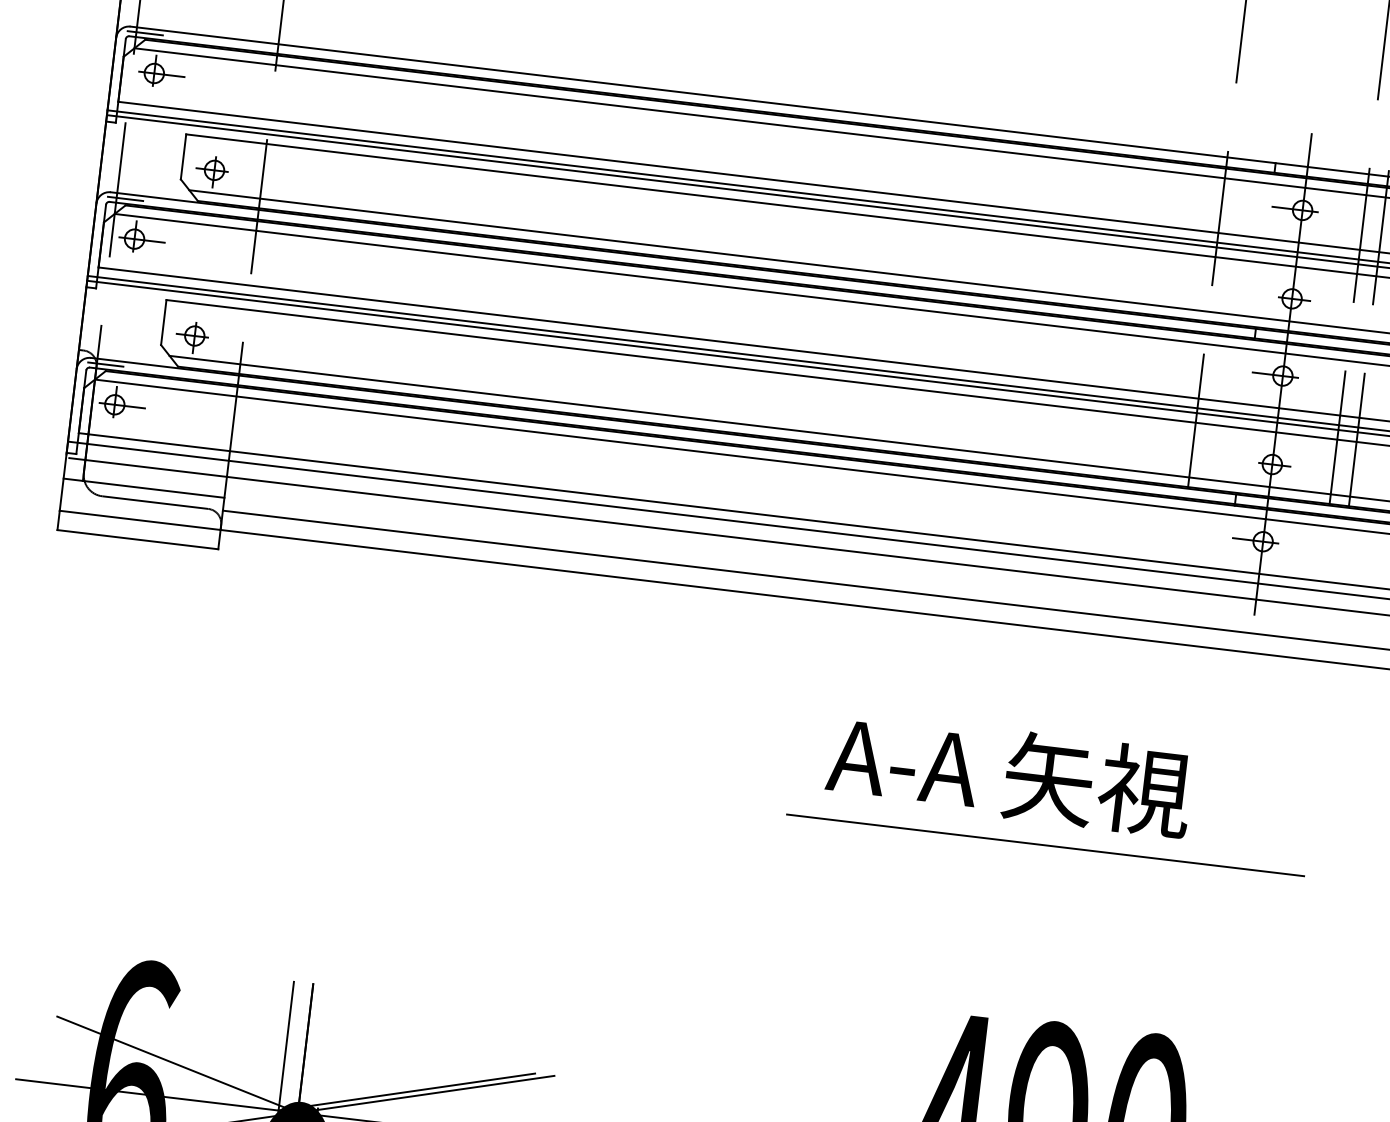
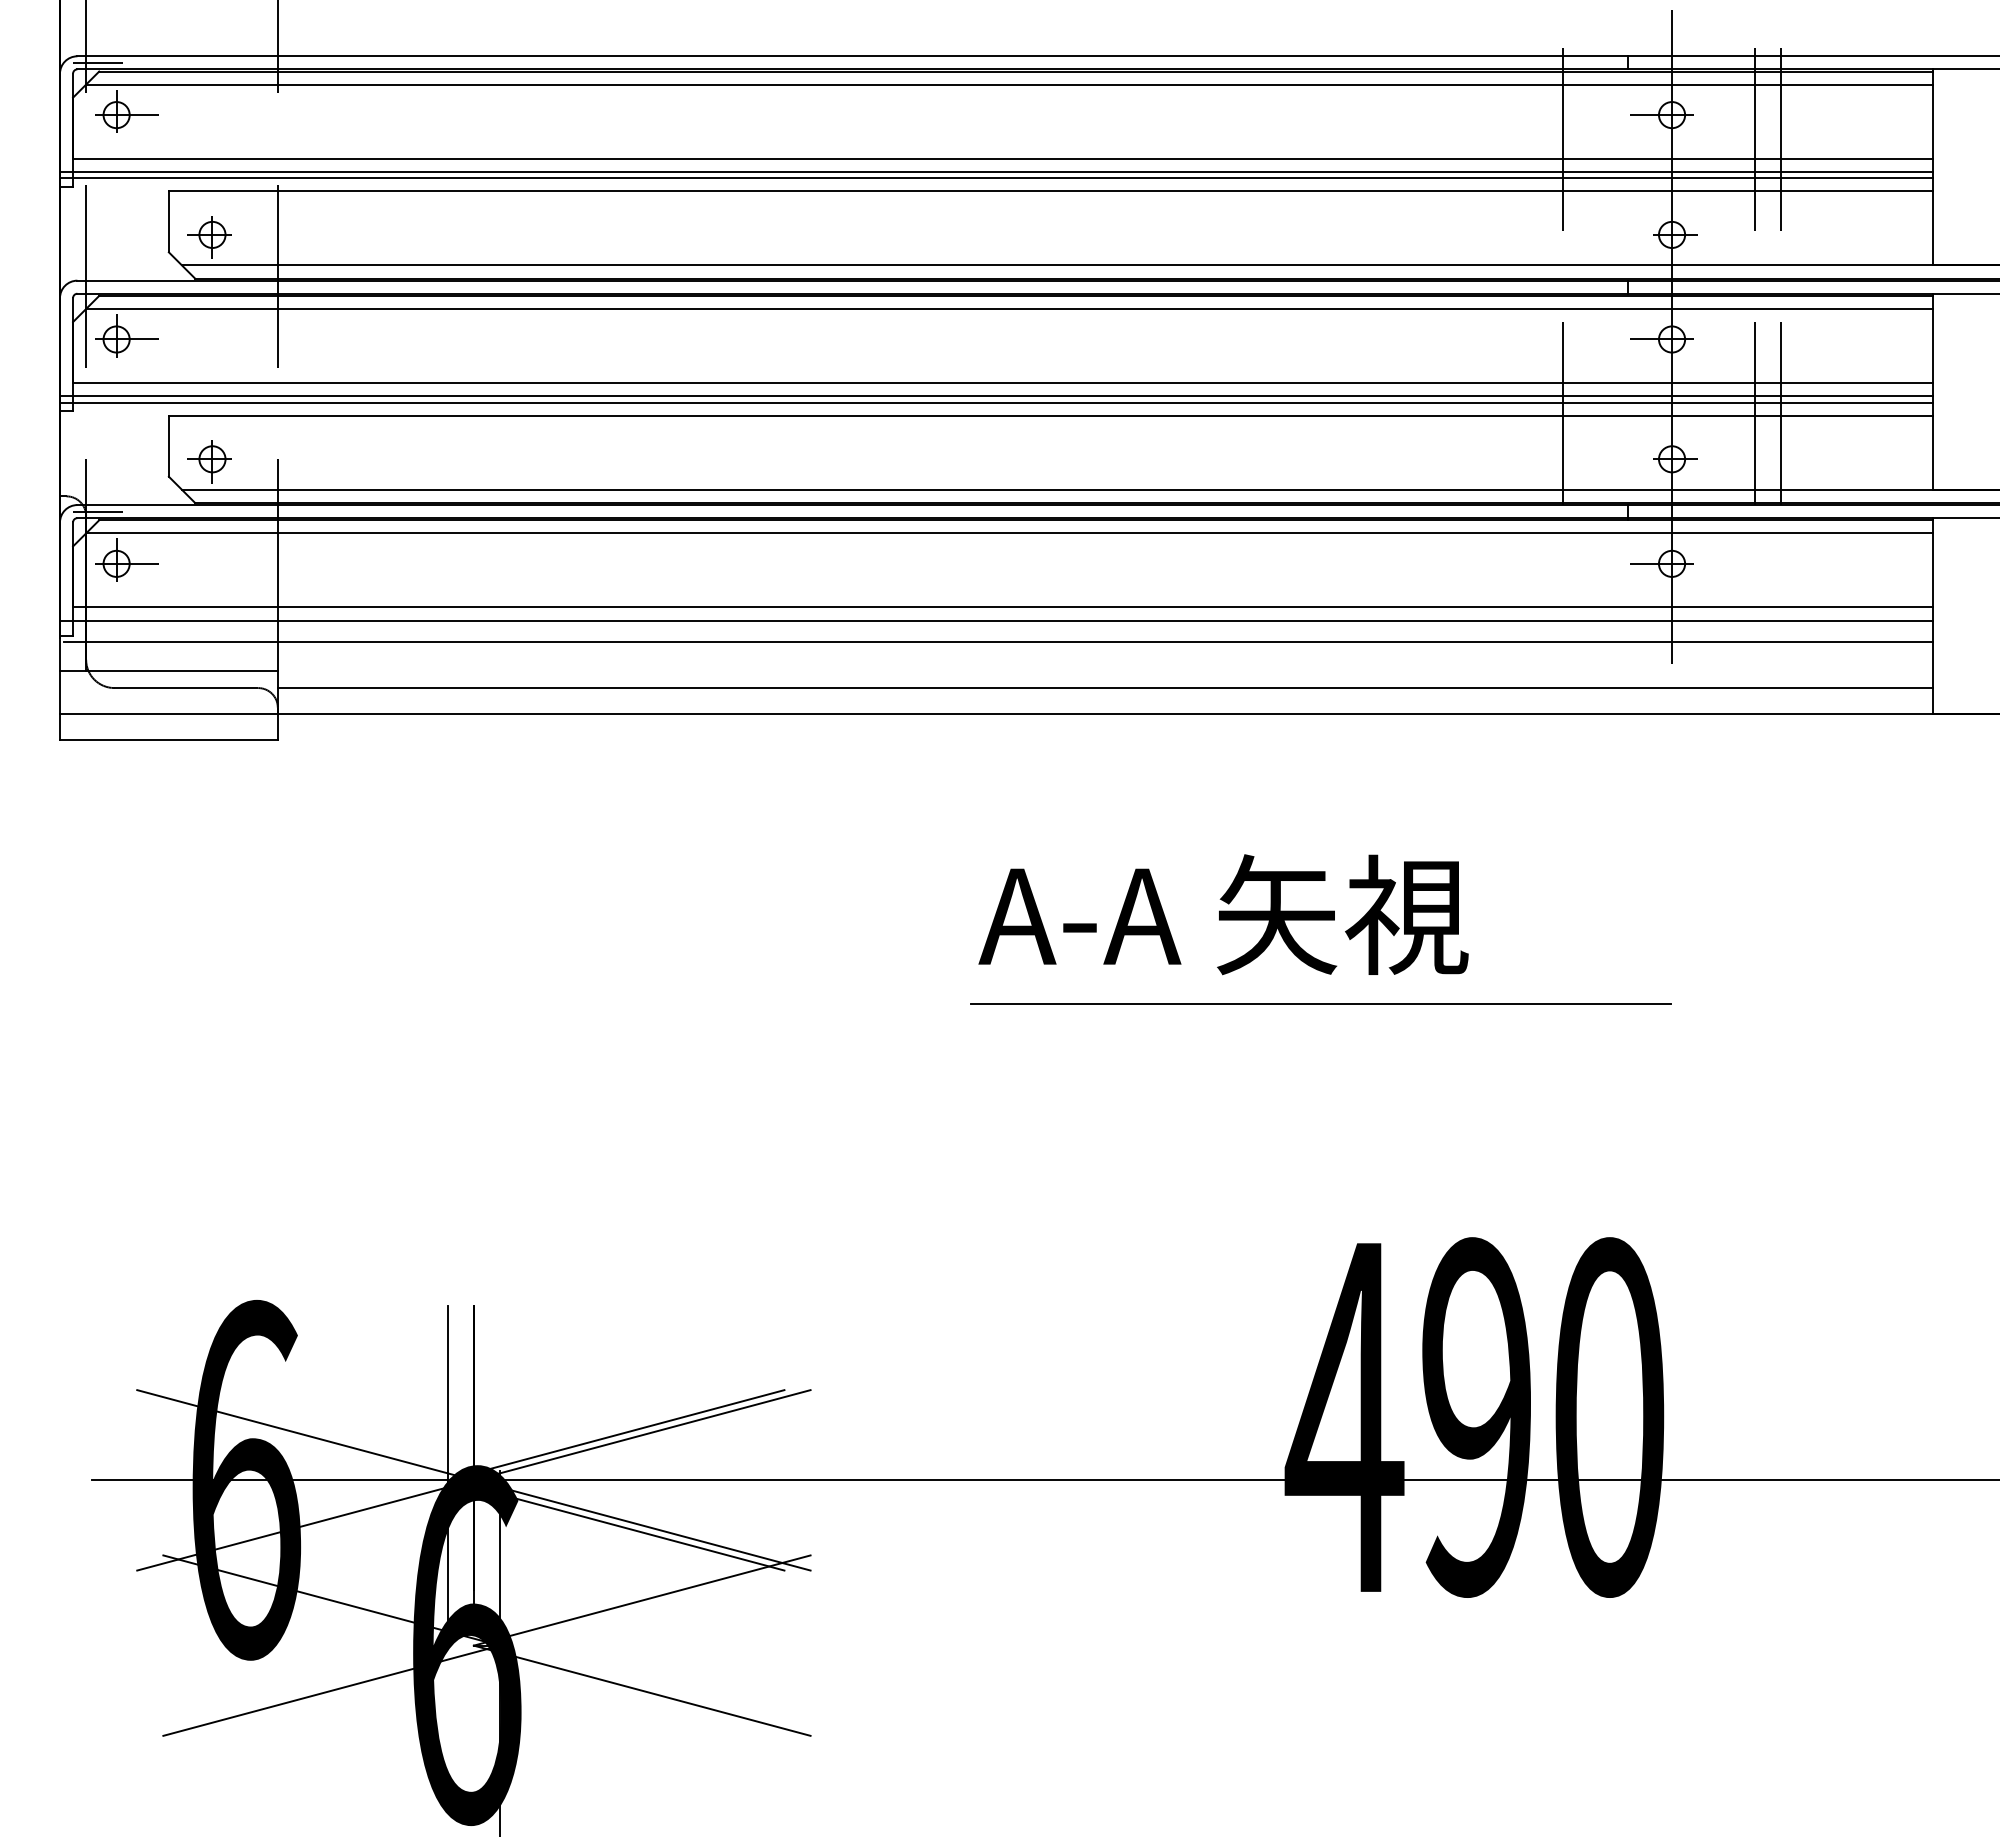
line: (125, 199) -> (98, 287), removed
text: (1009, 774) -> (1223, 914), moved
line: (1045, 844) -> (1320, 1003), moved

